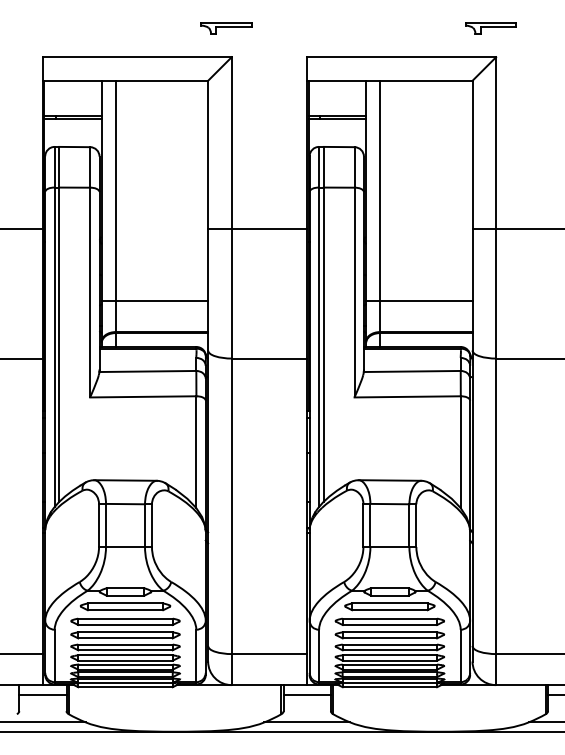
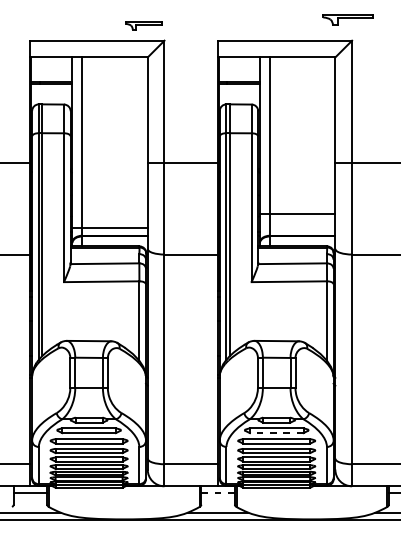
part: (226, 28) -> (143, 26), moved
part: (490, 28) -> (348, 20), size x1.4
line: (154, 300) -> (109, 227), moved
line: (389, 610) -> (276, 433), solid -> dashed
line: (307, 695) -> (218, 493), solid -> dashed

